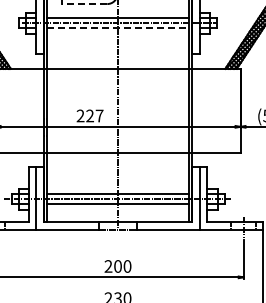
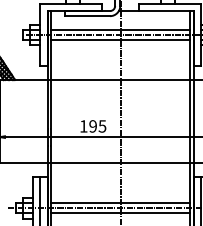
line: (84, 4) -> (87, 16), dashed -> solid
line: (118, 28) -> (121, 40), dashed -> solid
text: (89, 115) -> (92, 125), 227 -> 195

